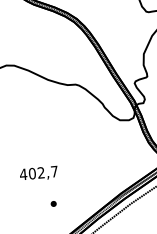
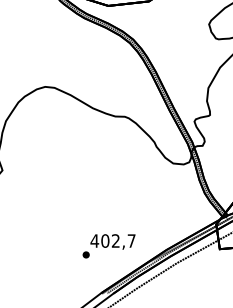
text: (38, 173) -> (112, 241), moved

